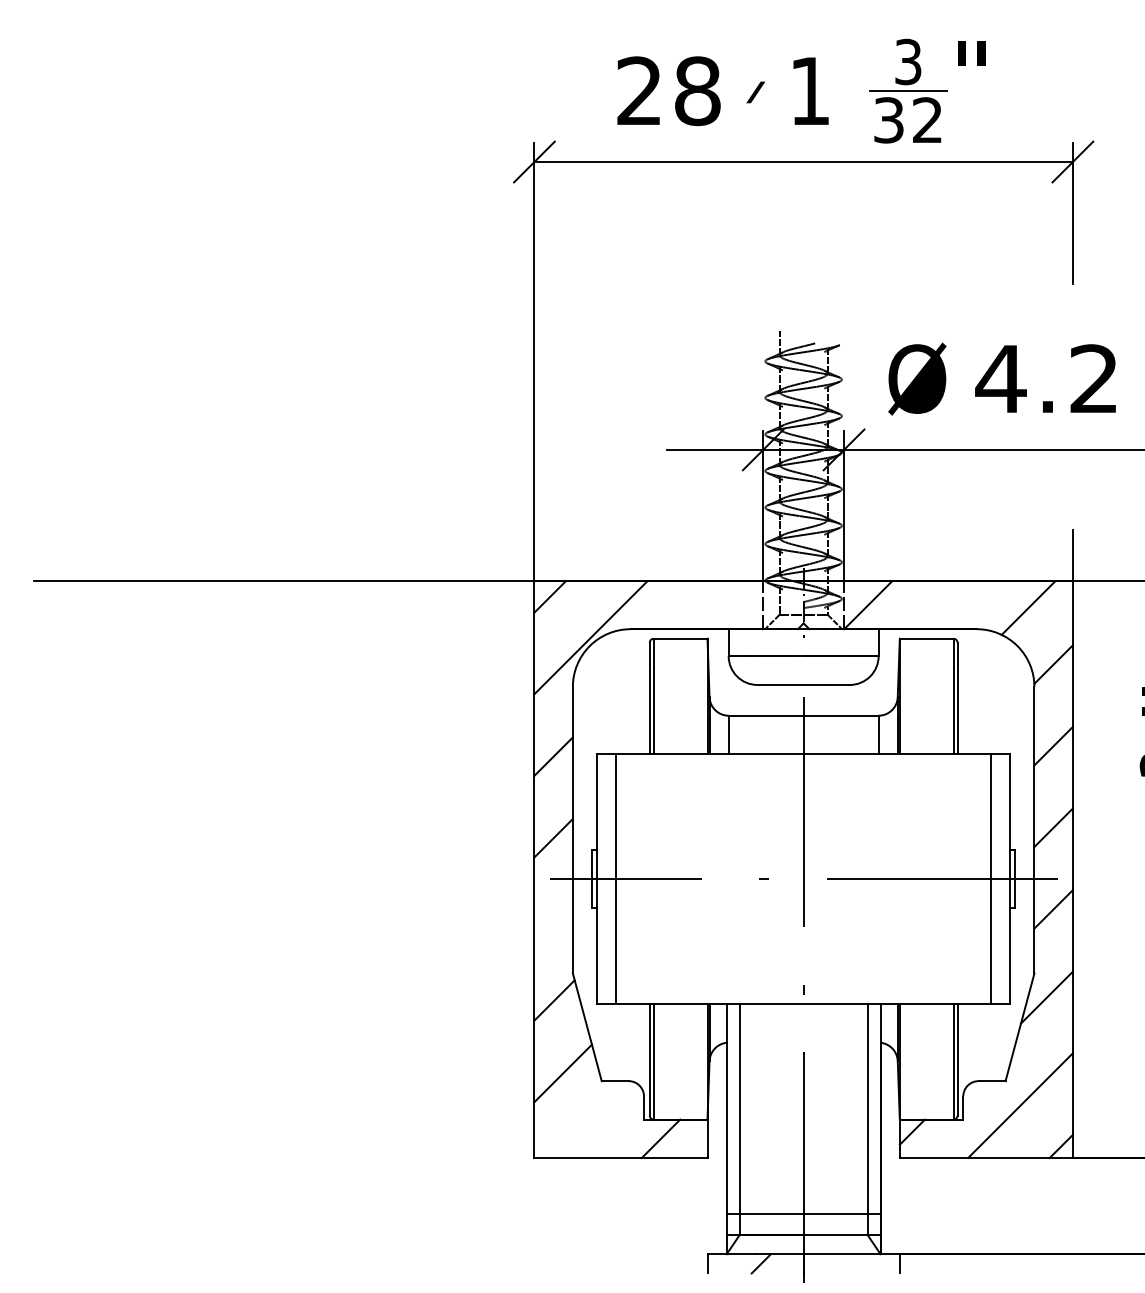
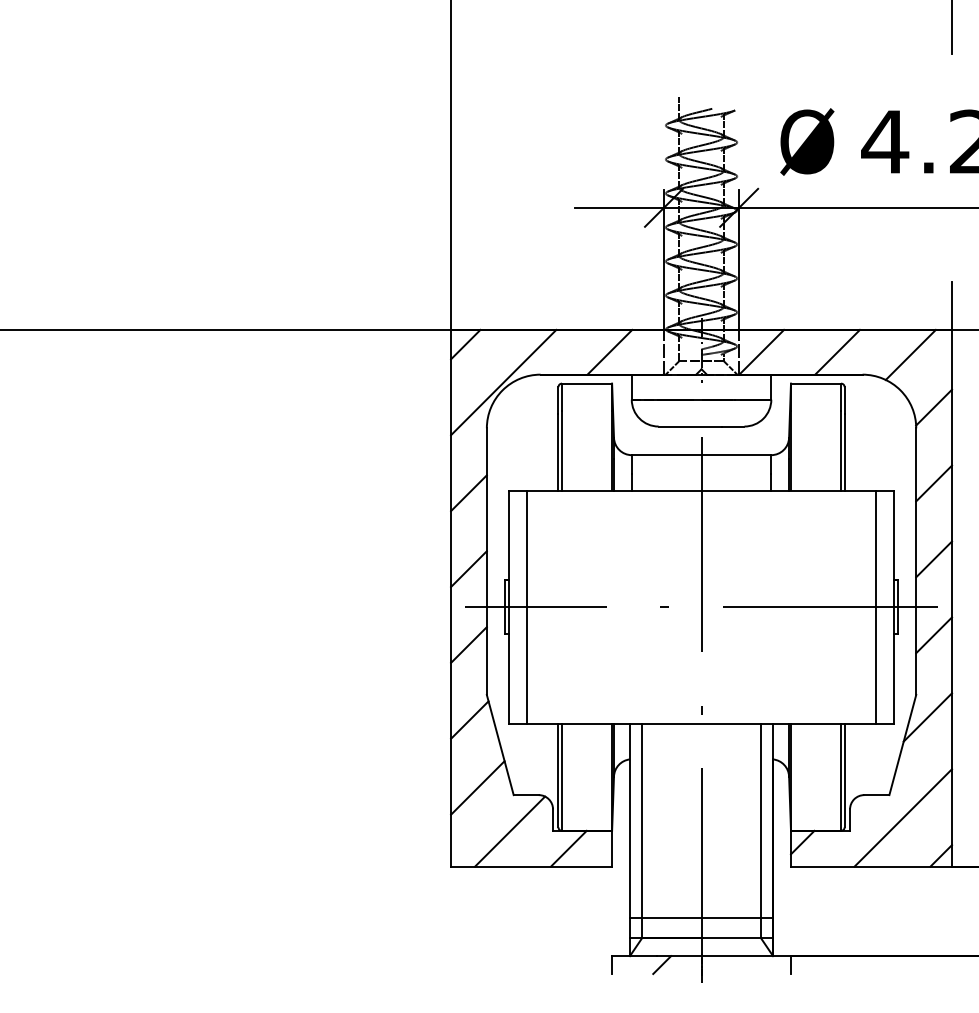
line: (705, 605) -> (610, 352), added
line: (949, 605) -> (837, 352), added
line: (553, 919) -> (468, 644), added
line: (597, 1120) -> (509, 831), added

